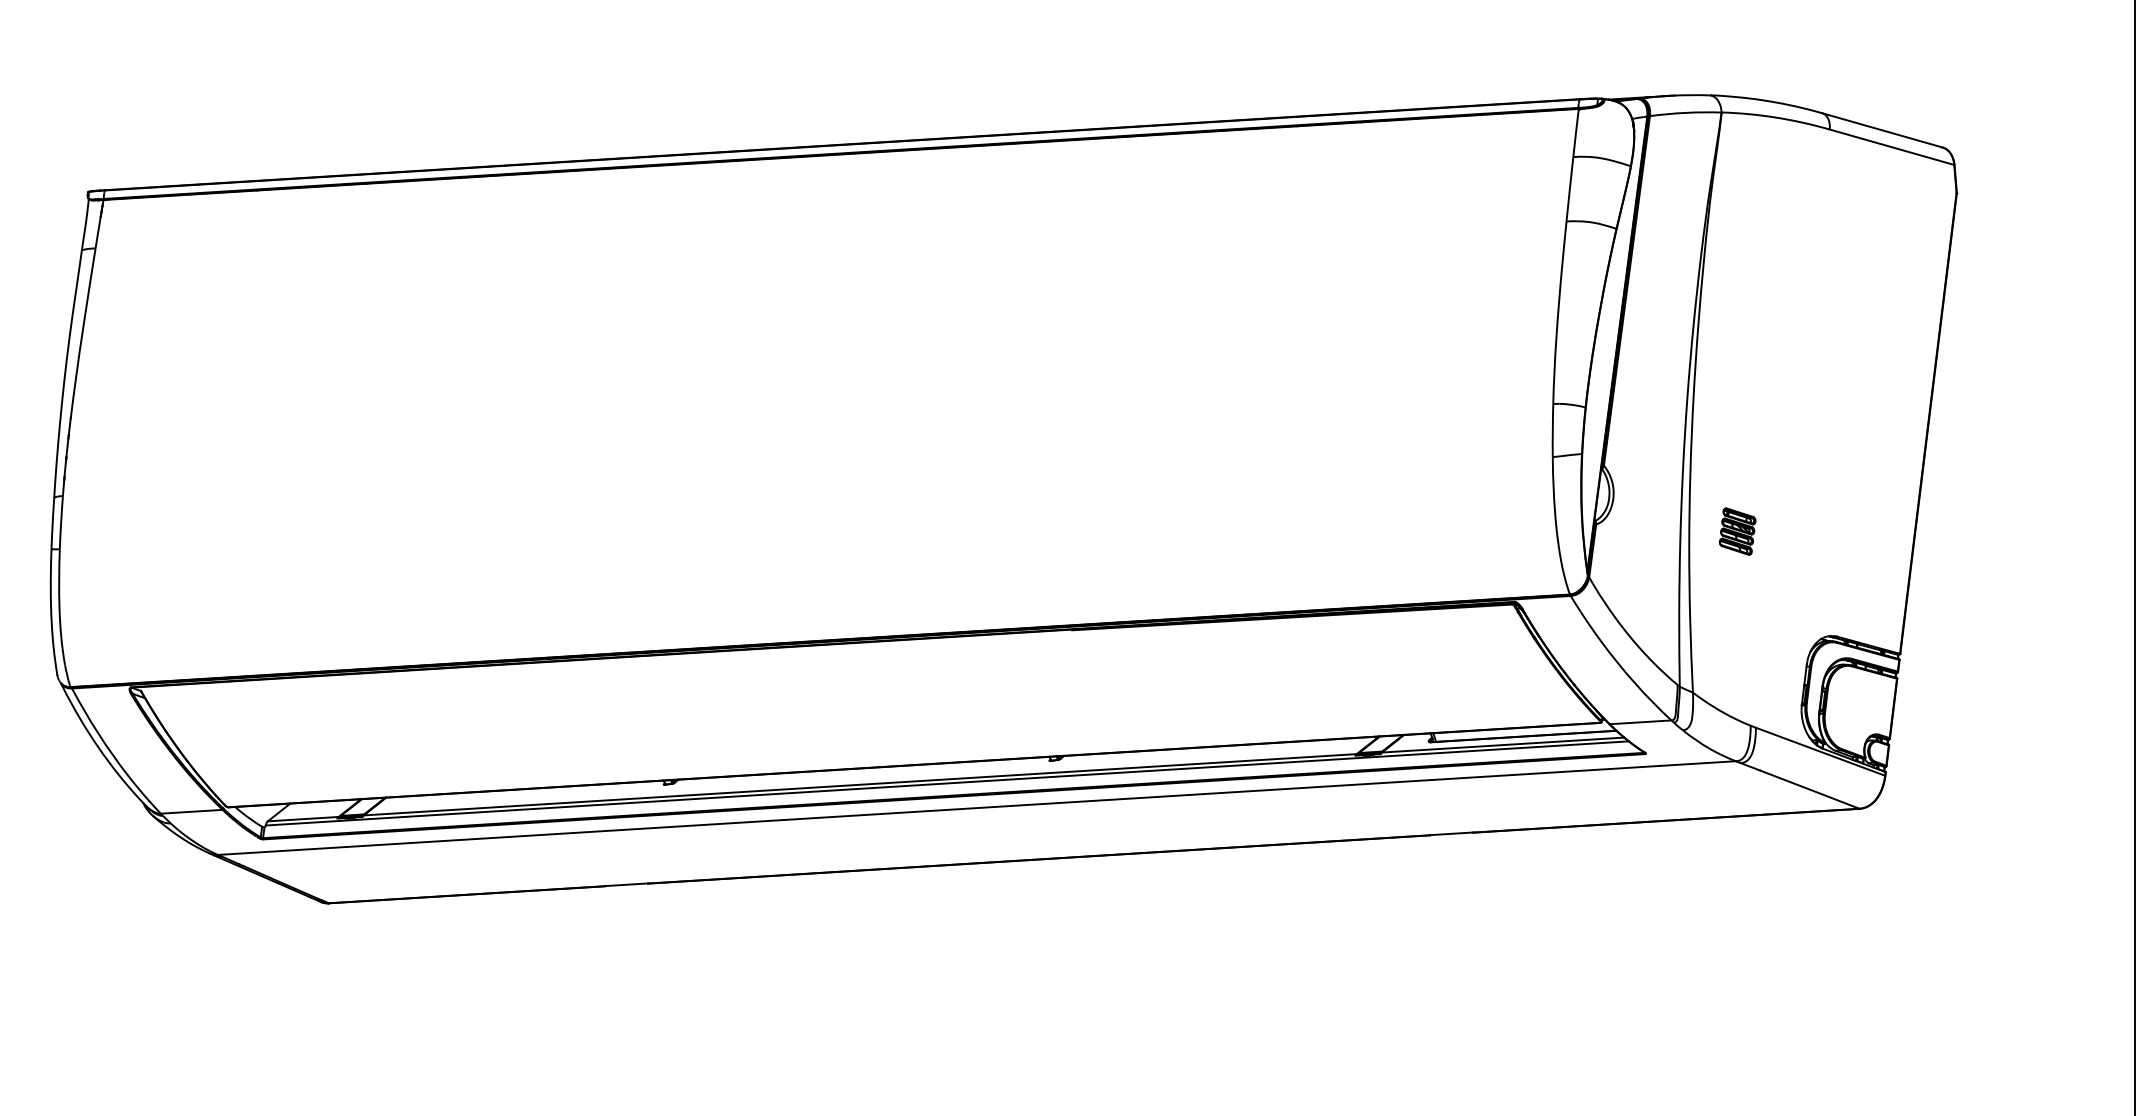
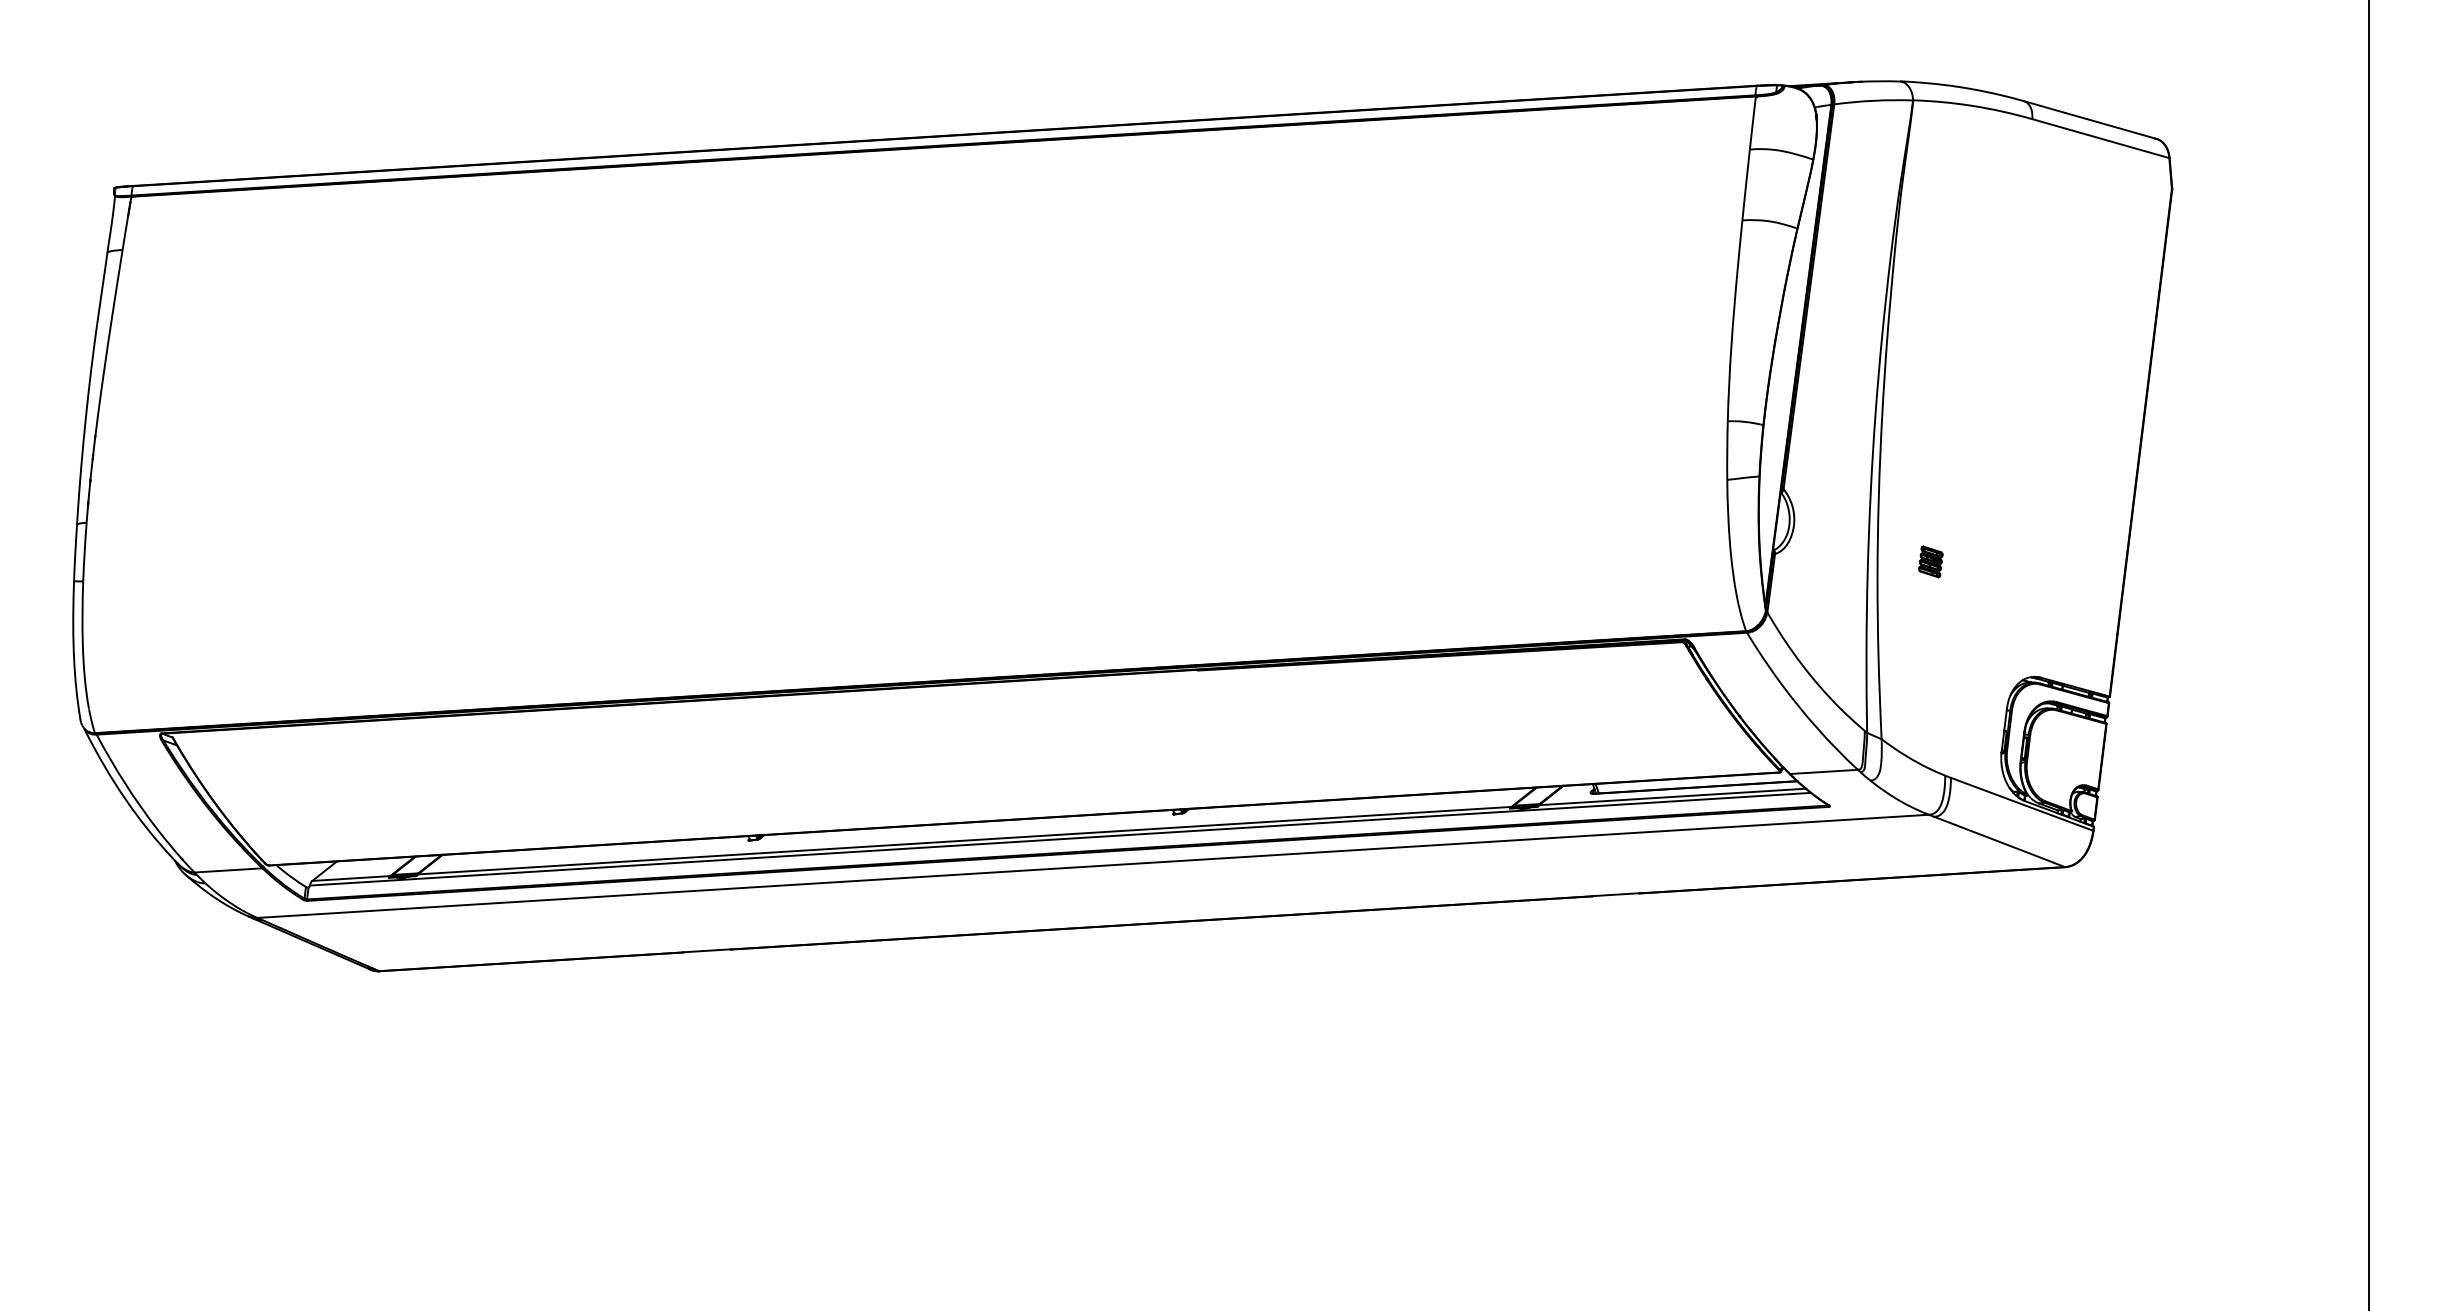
part: (1737, 531) -> (1930, 561), size x0.6

